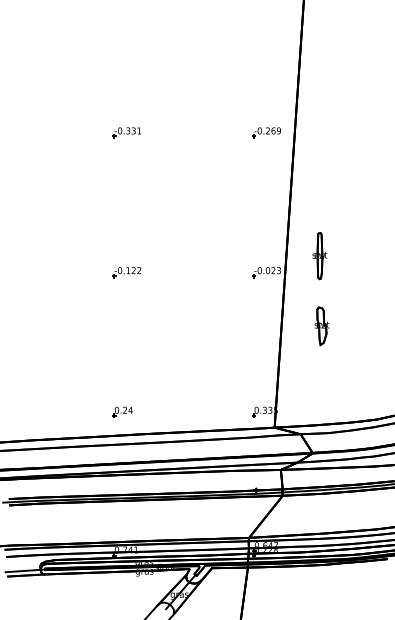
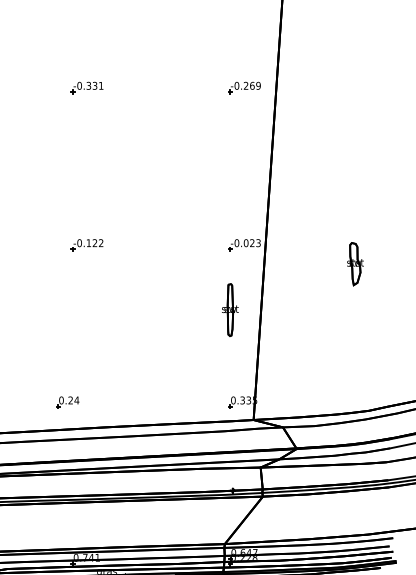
part: (319, 256) -> (229, 310), moved
part: (321, 326) -> (354, 264), moved
part: (122, 411) -> (67, 401), moved

